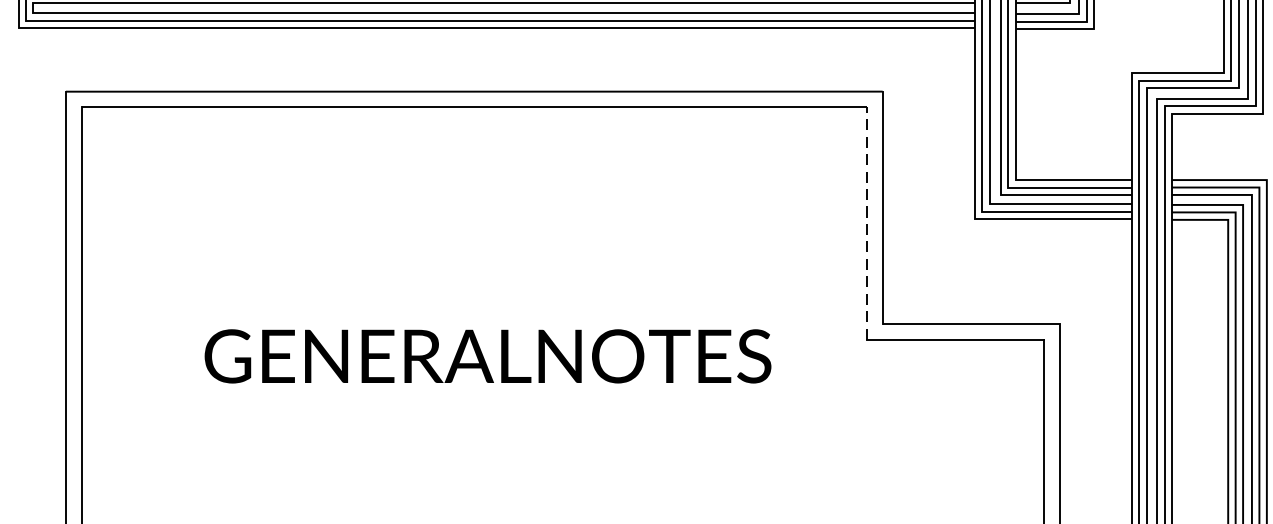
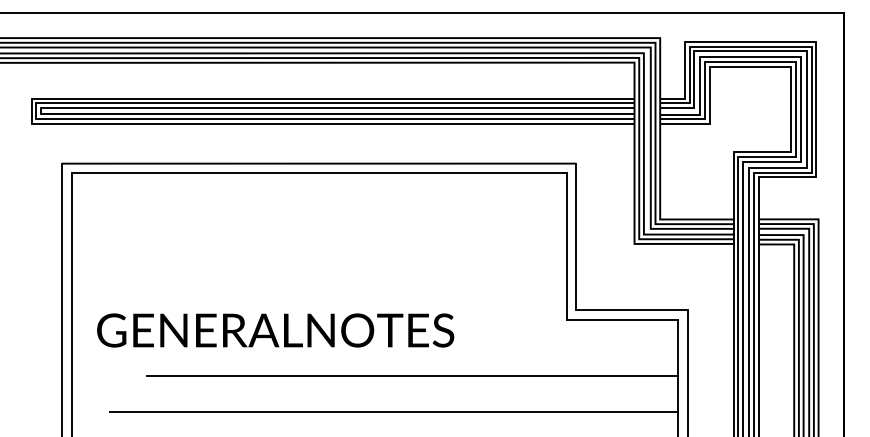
line: (866, 223) -> (566, 246), dashed -> solid
text: (487, 356) -> (275, 330), moved
line: (622, 427) -> (412, 375), added
line: (594, 484) -> (394, 411), added

